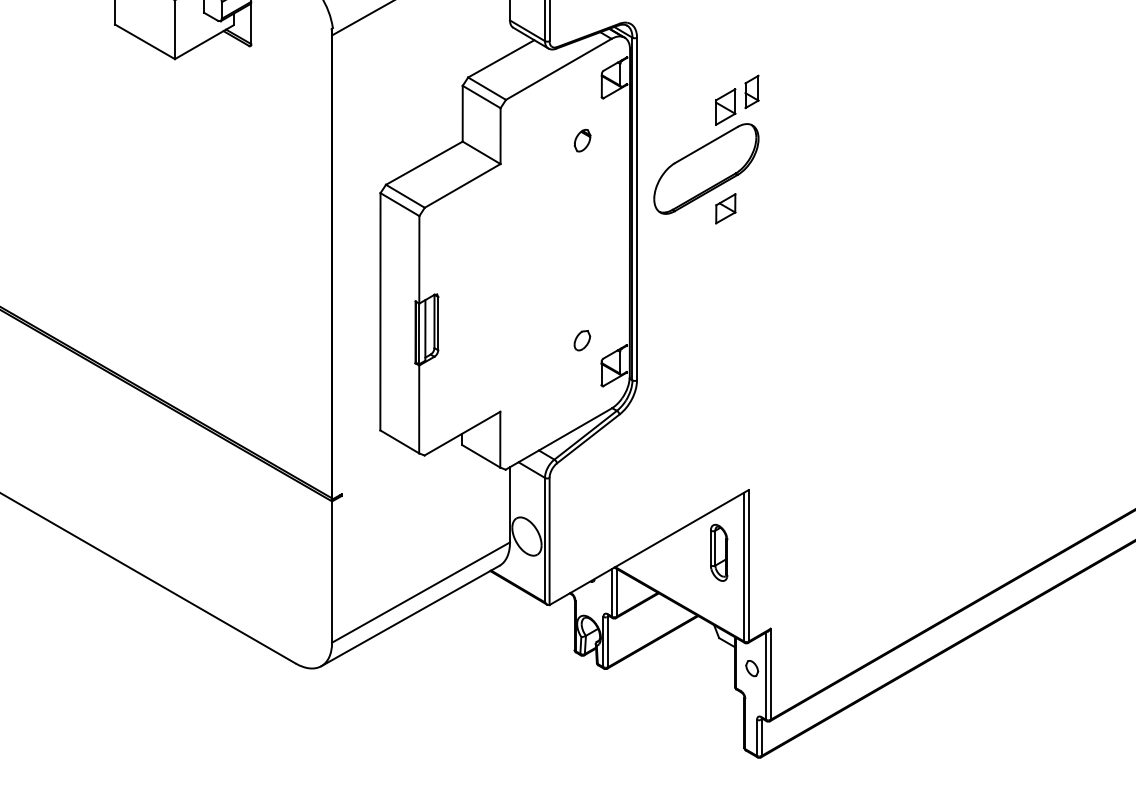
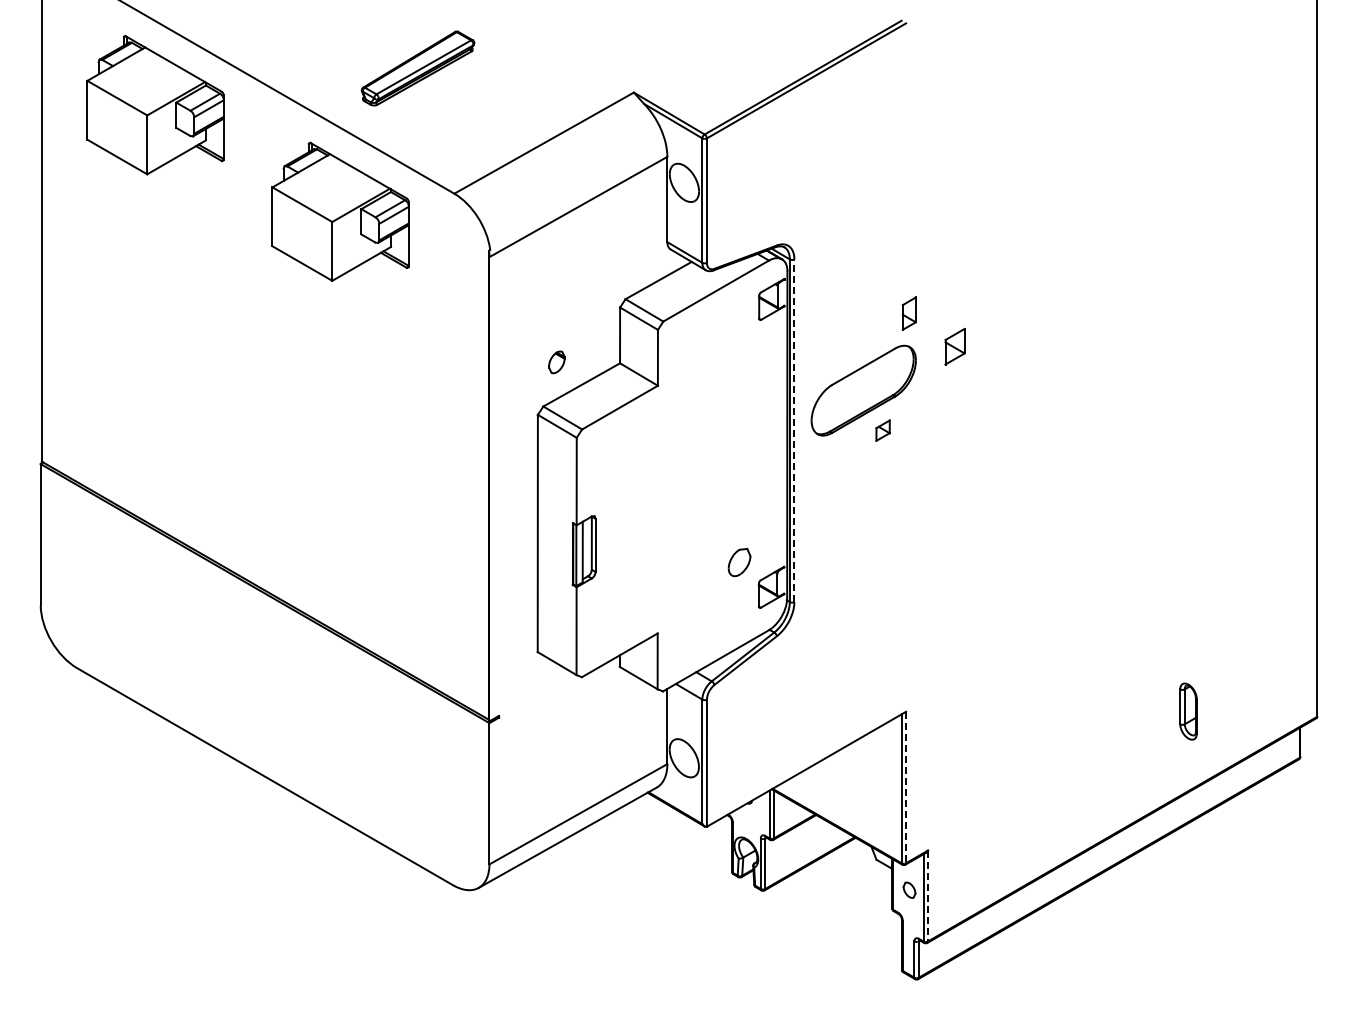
part: (725, 106) -> (954, 346), moved
part: (582, 140) -> (556, 362), moved
line: (637, 208) -> (794, 430), solid -> dashed
part: (725, 208) -> (882, 430), size x0.7
part: (582, 339) -> (739, 561), size x1.4
part: (719, 552) -> (1188, 711), moved
line: (749, 565) -> (906, 787), solid -> dashed
line: (771, 674) -> (928, 896), solid -> dashed

